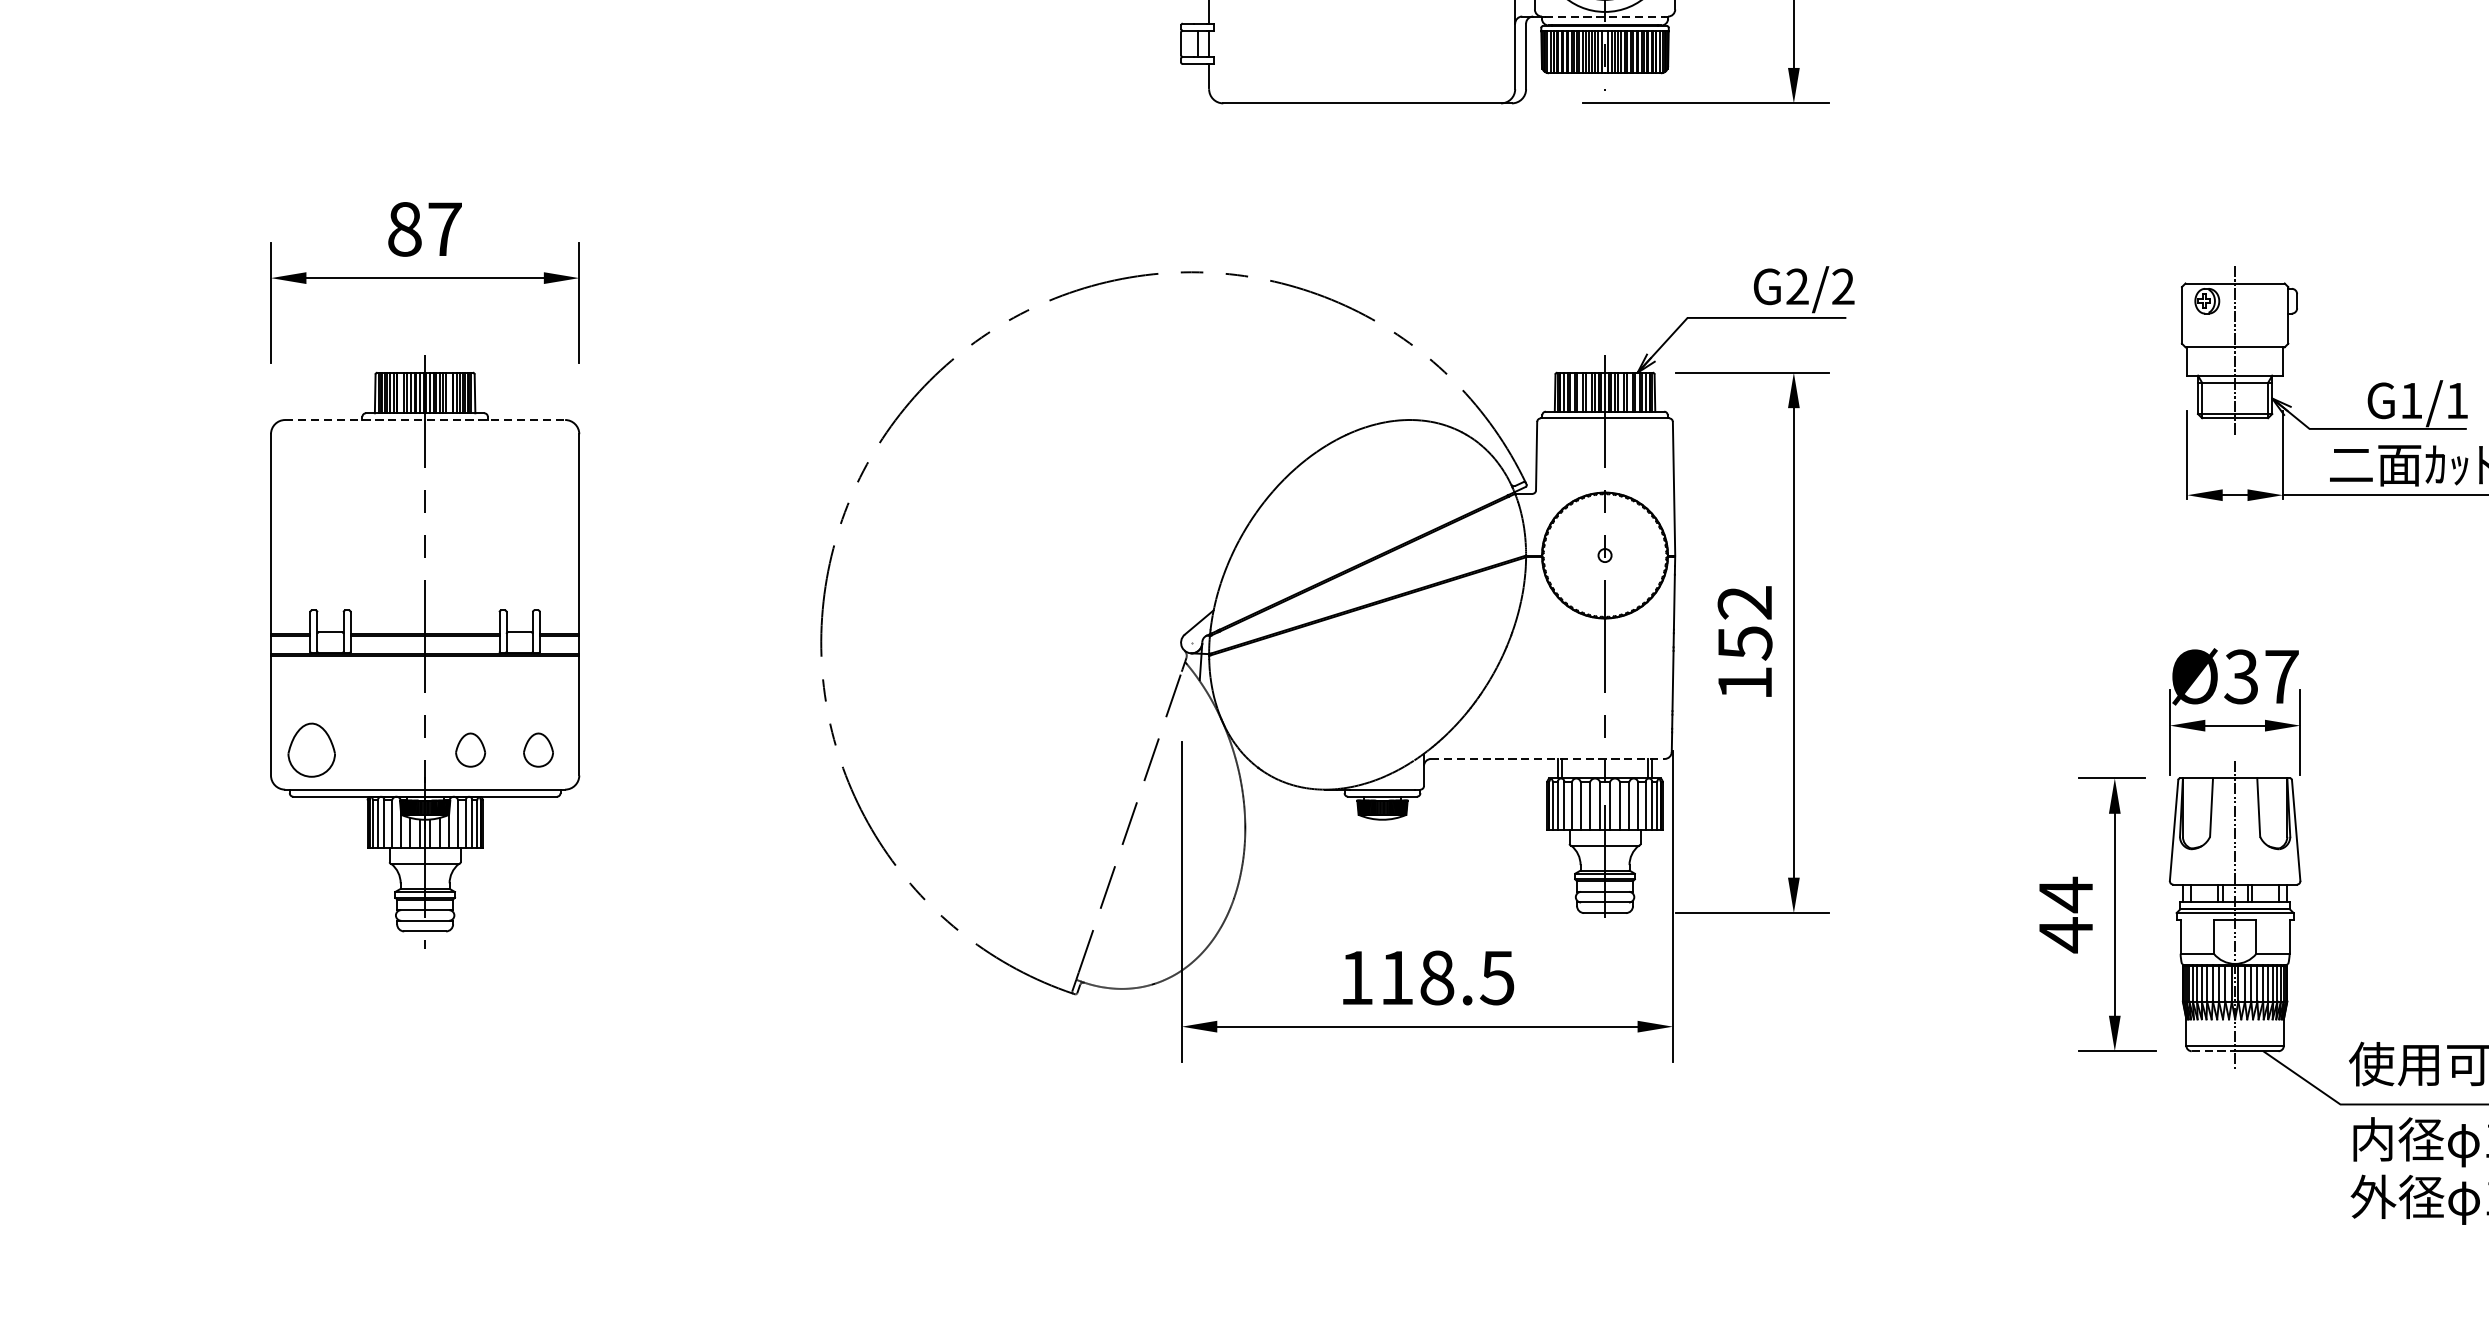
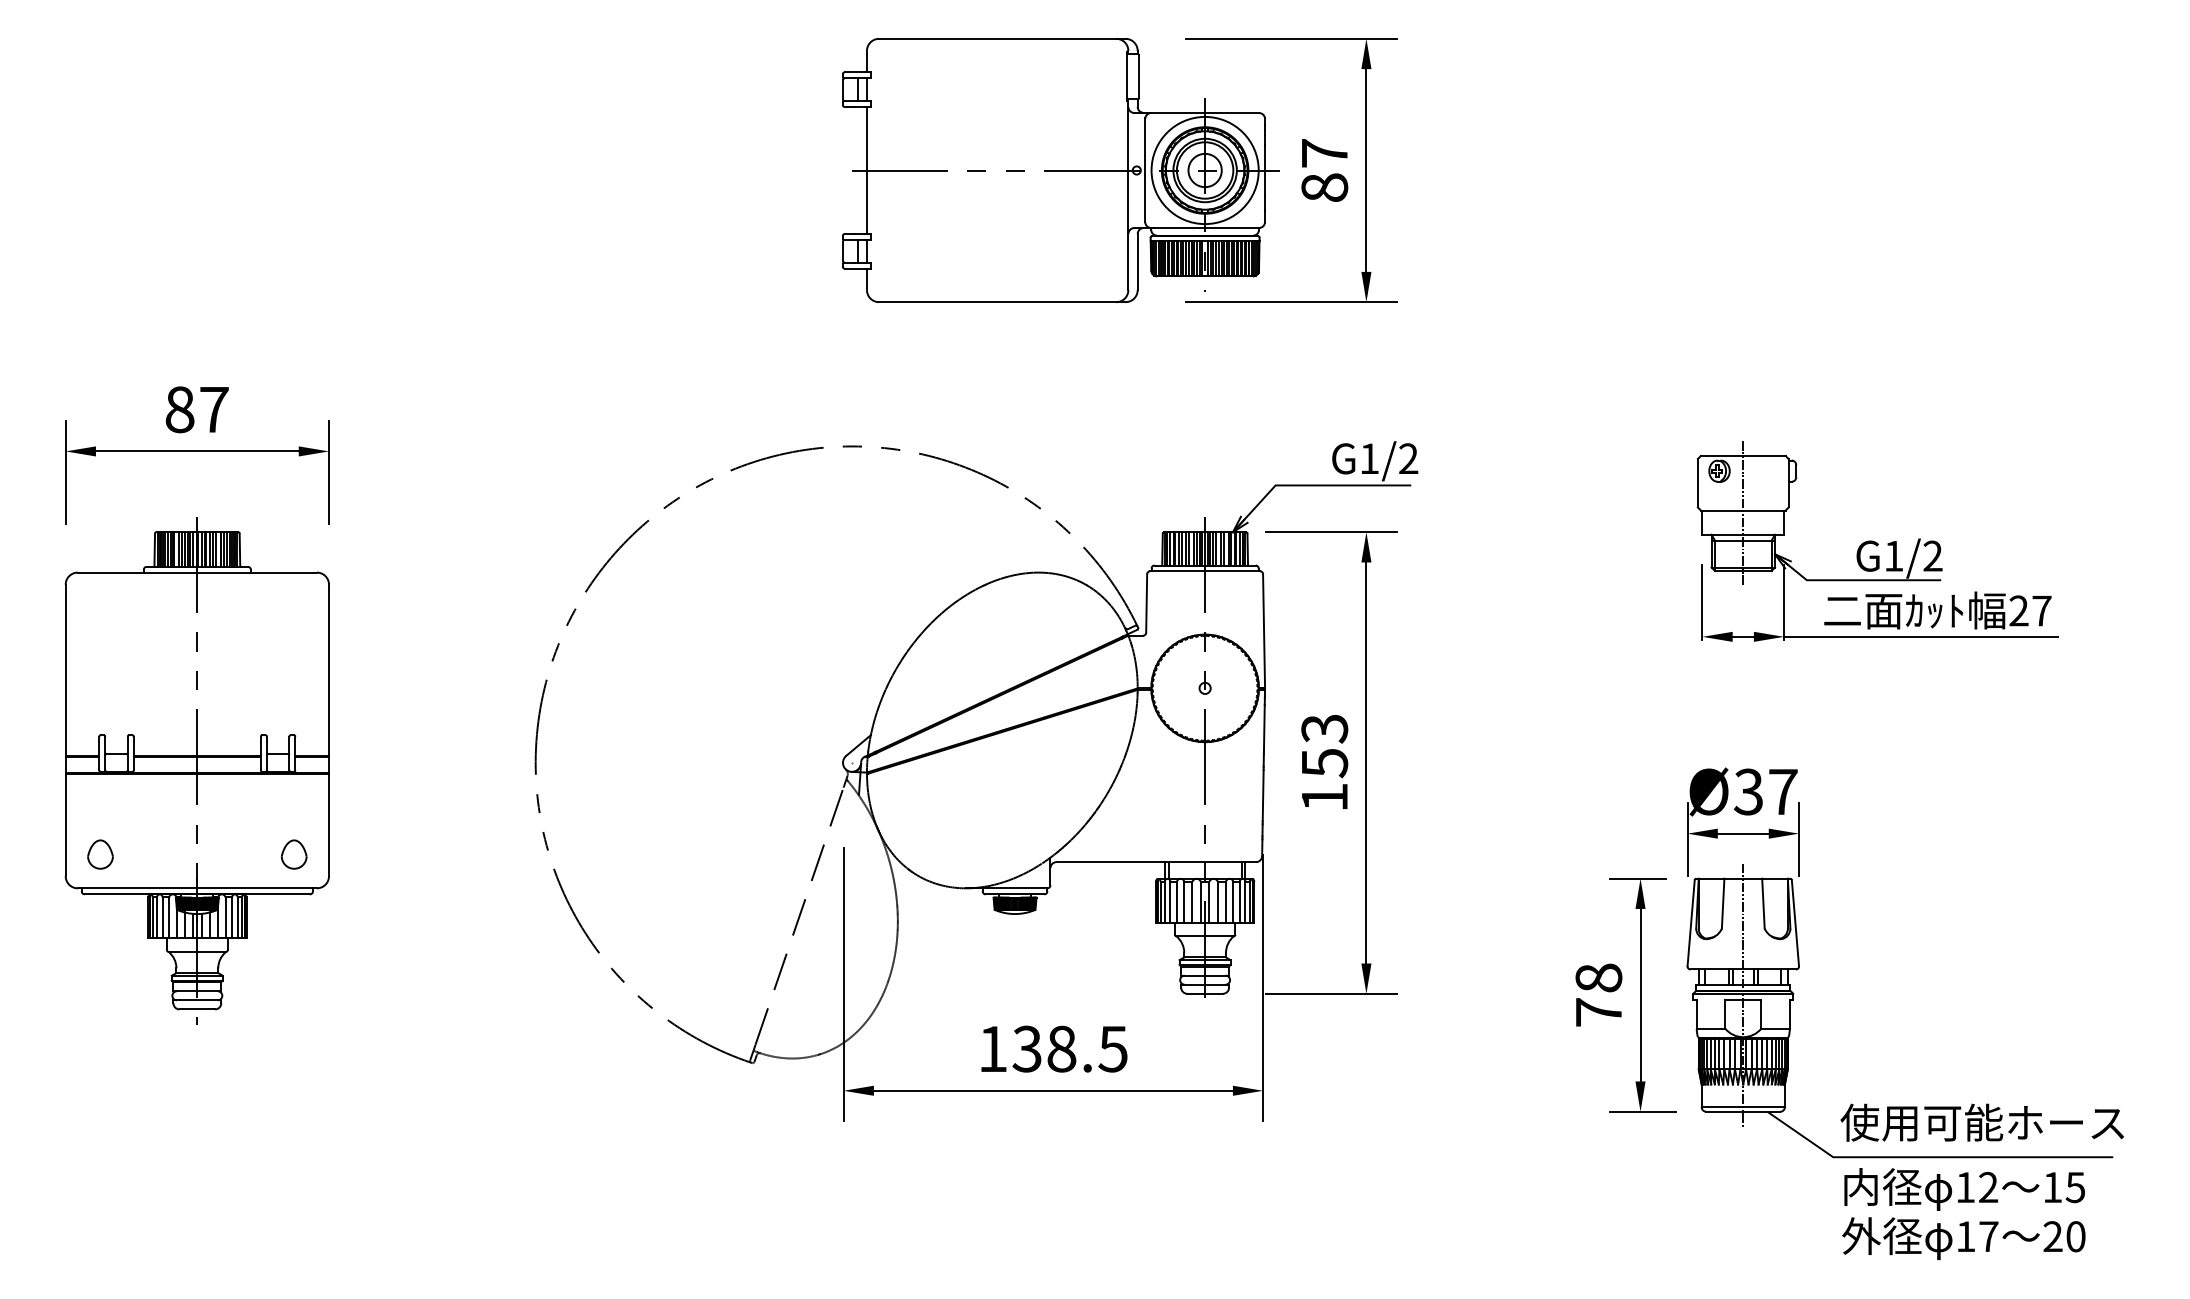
line: (1605, 17) -> (1205, 228), dashed -> solid
text: (1797, 286) -> (1369, 458), G2/2 -> G1/2
text: (2456, 399) -> (1932, 555), G1/1 -> G1/2
line: (425, 419) -> (197, 572), dashed -> solid
text: (1744, 602) -> (1324, 728), 152 -> 153
part: (311, 750) -> (100, 854), size x0.62
part: (469, 750) -> (235, 854), removed
line: (1548, 759) -> (1156, 862), dashed -> solid
text: (2065, 915) -> (1598, 995), 44 -> 78
text: (1395, 977) -> (1026, 1048), 118.5 -> 138.5
line: (2213, 1050) -> (1724, 1111), dashed -> solid

